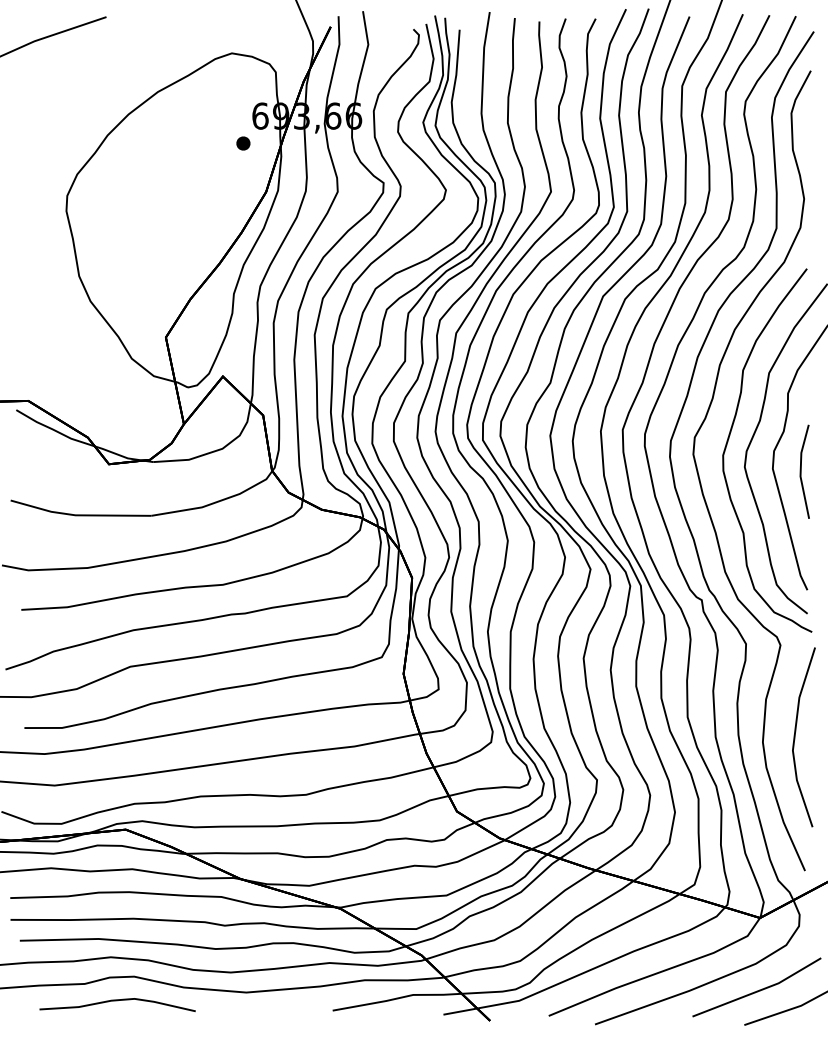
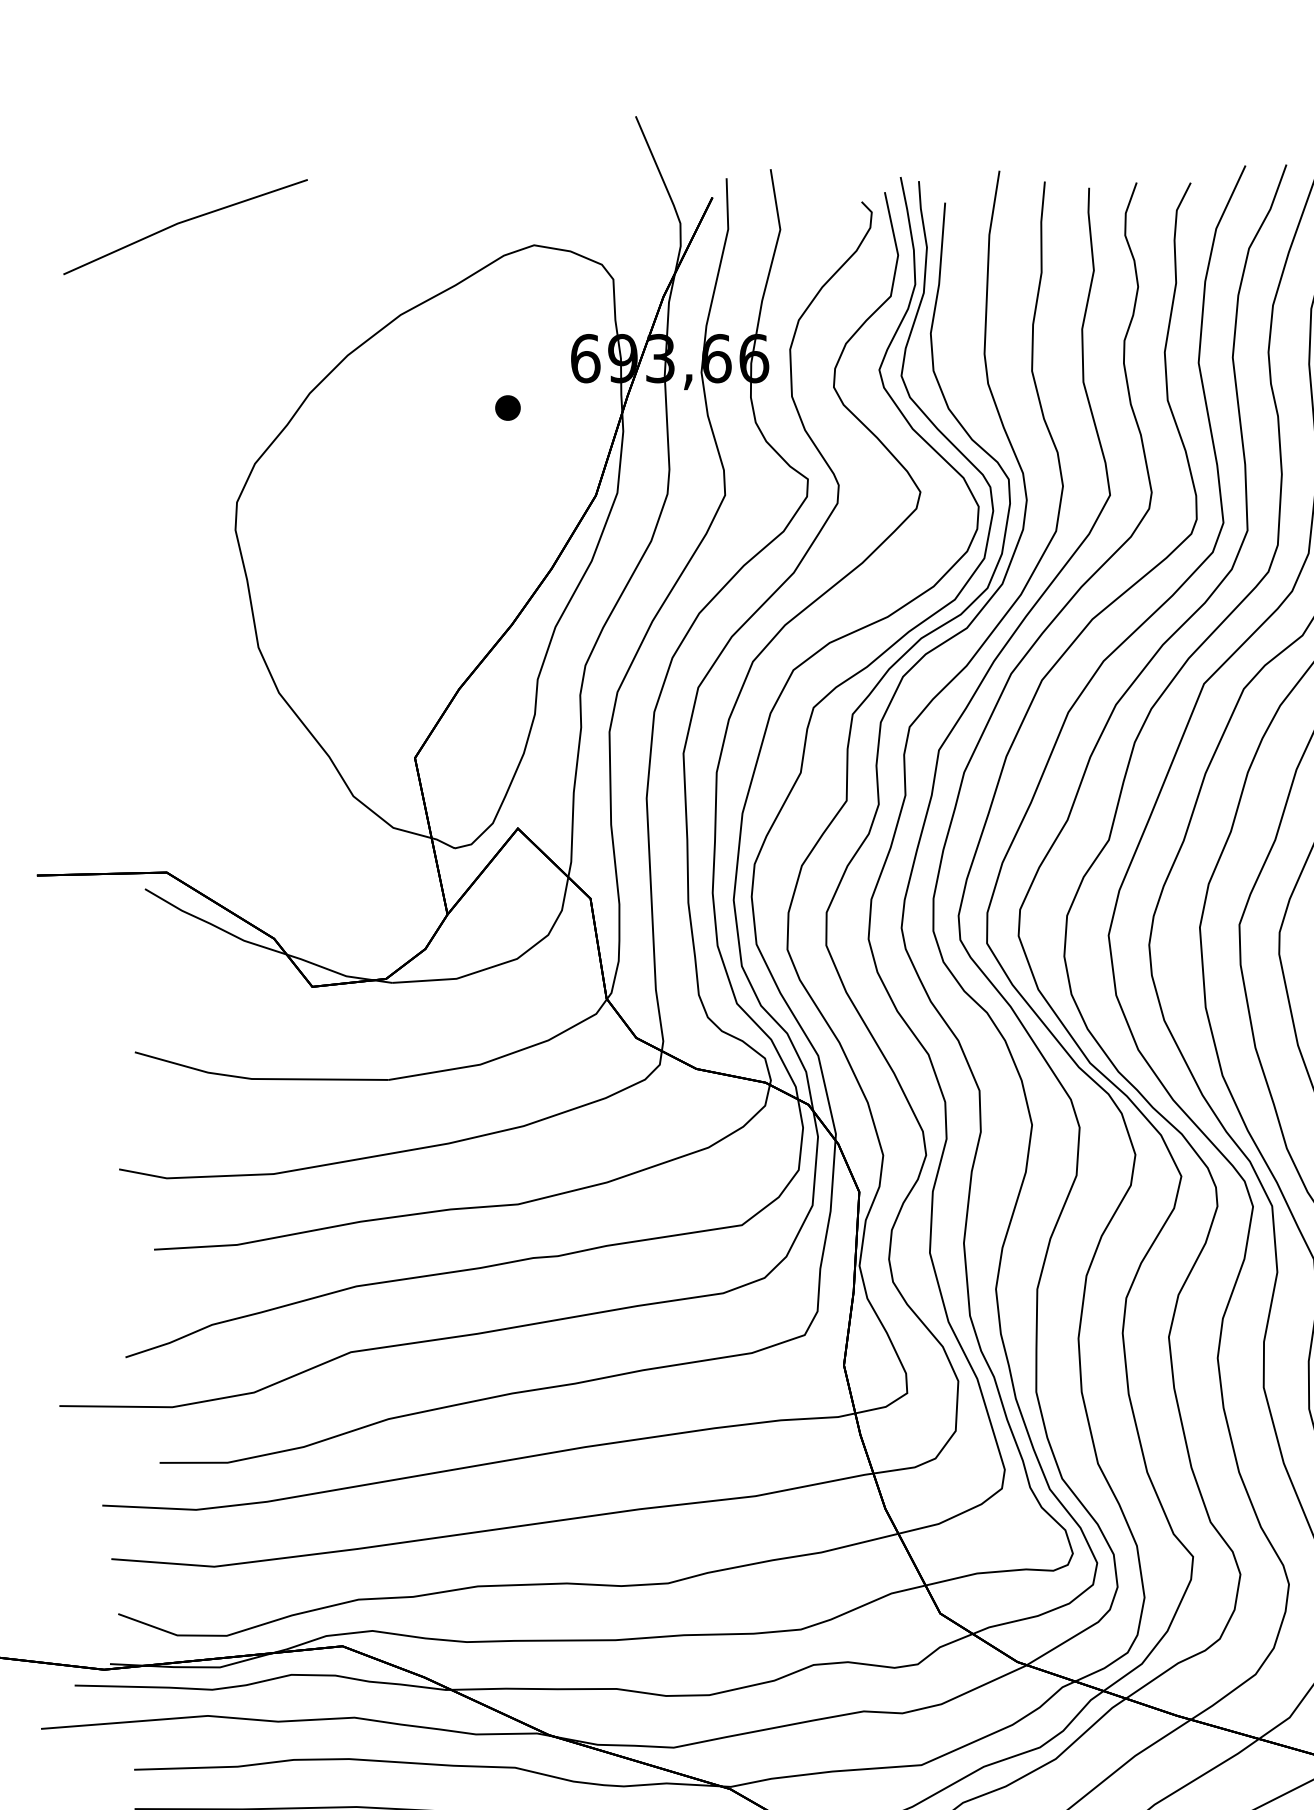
part: (243, 143) -> (508, 407), moved

